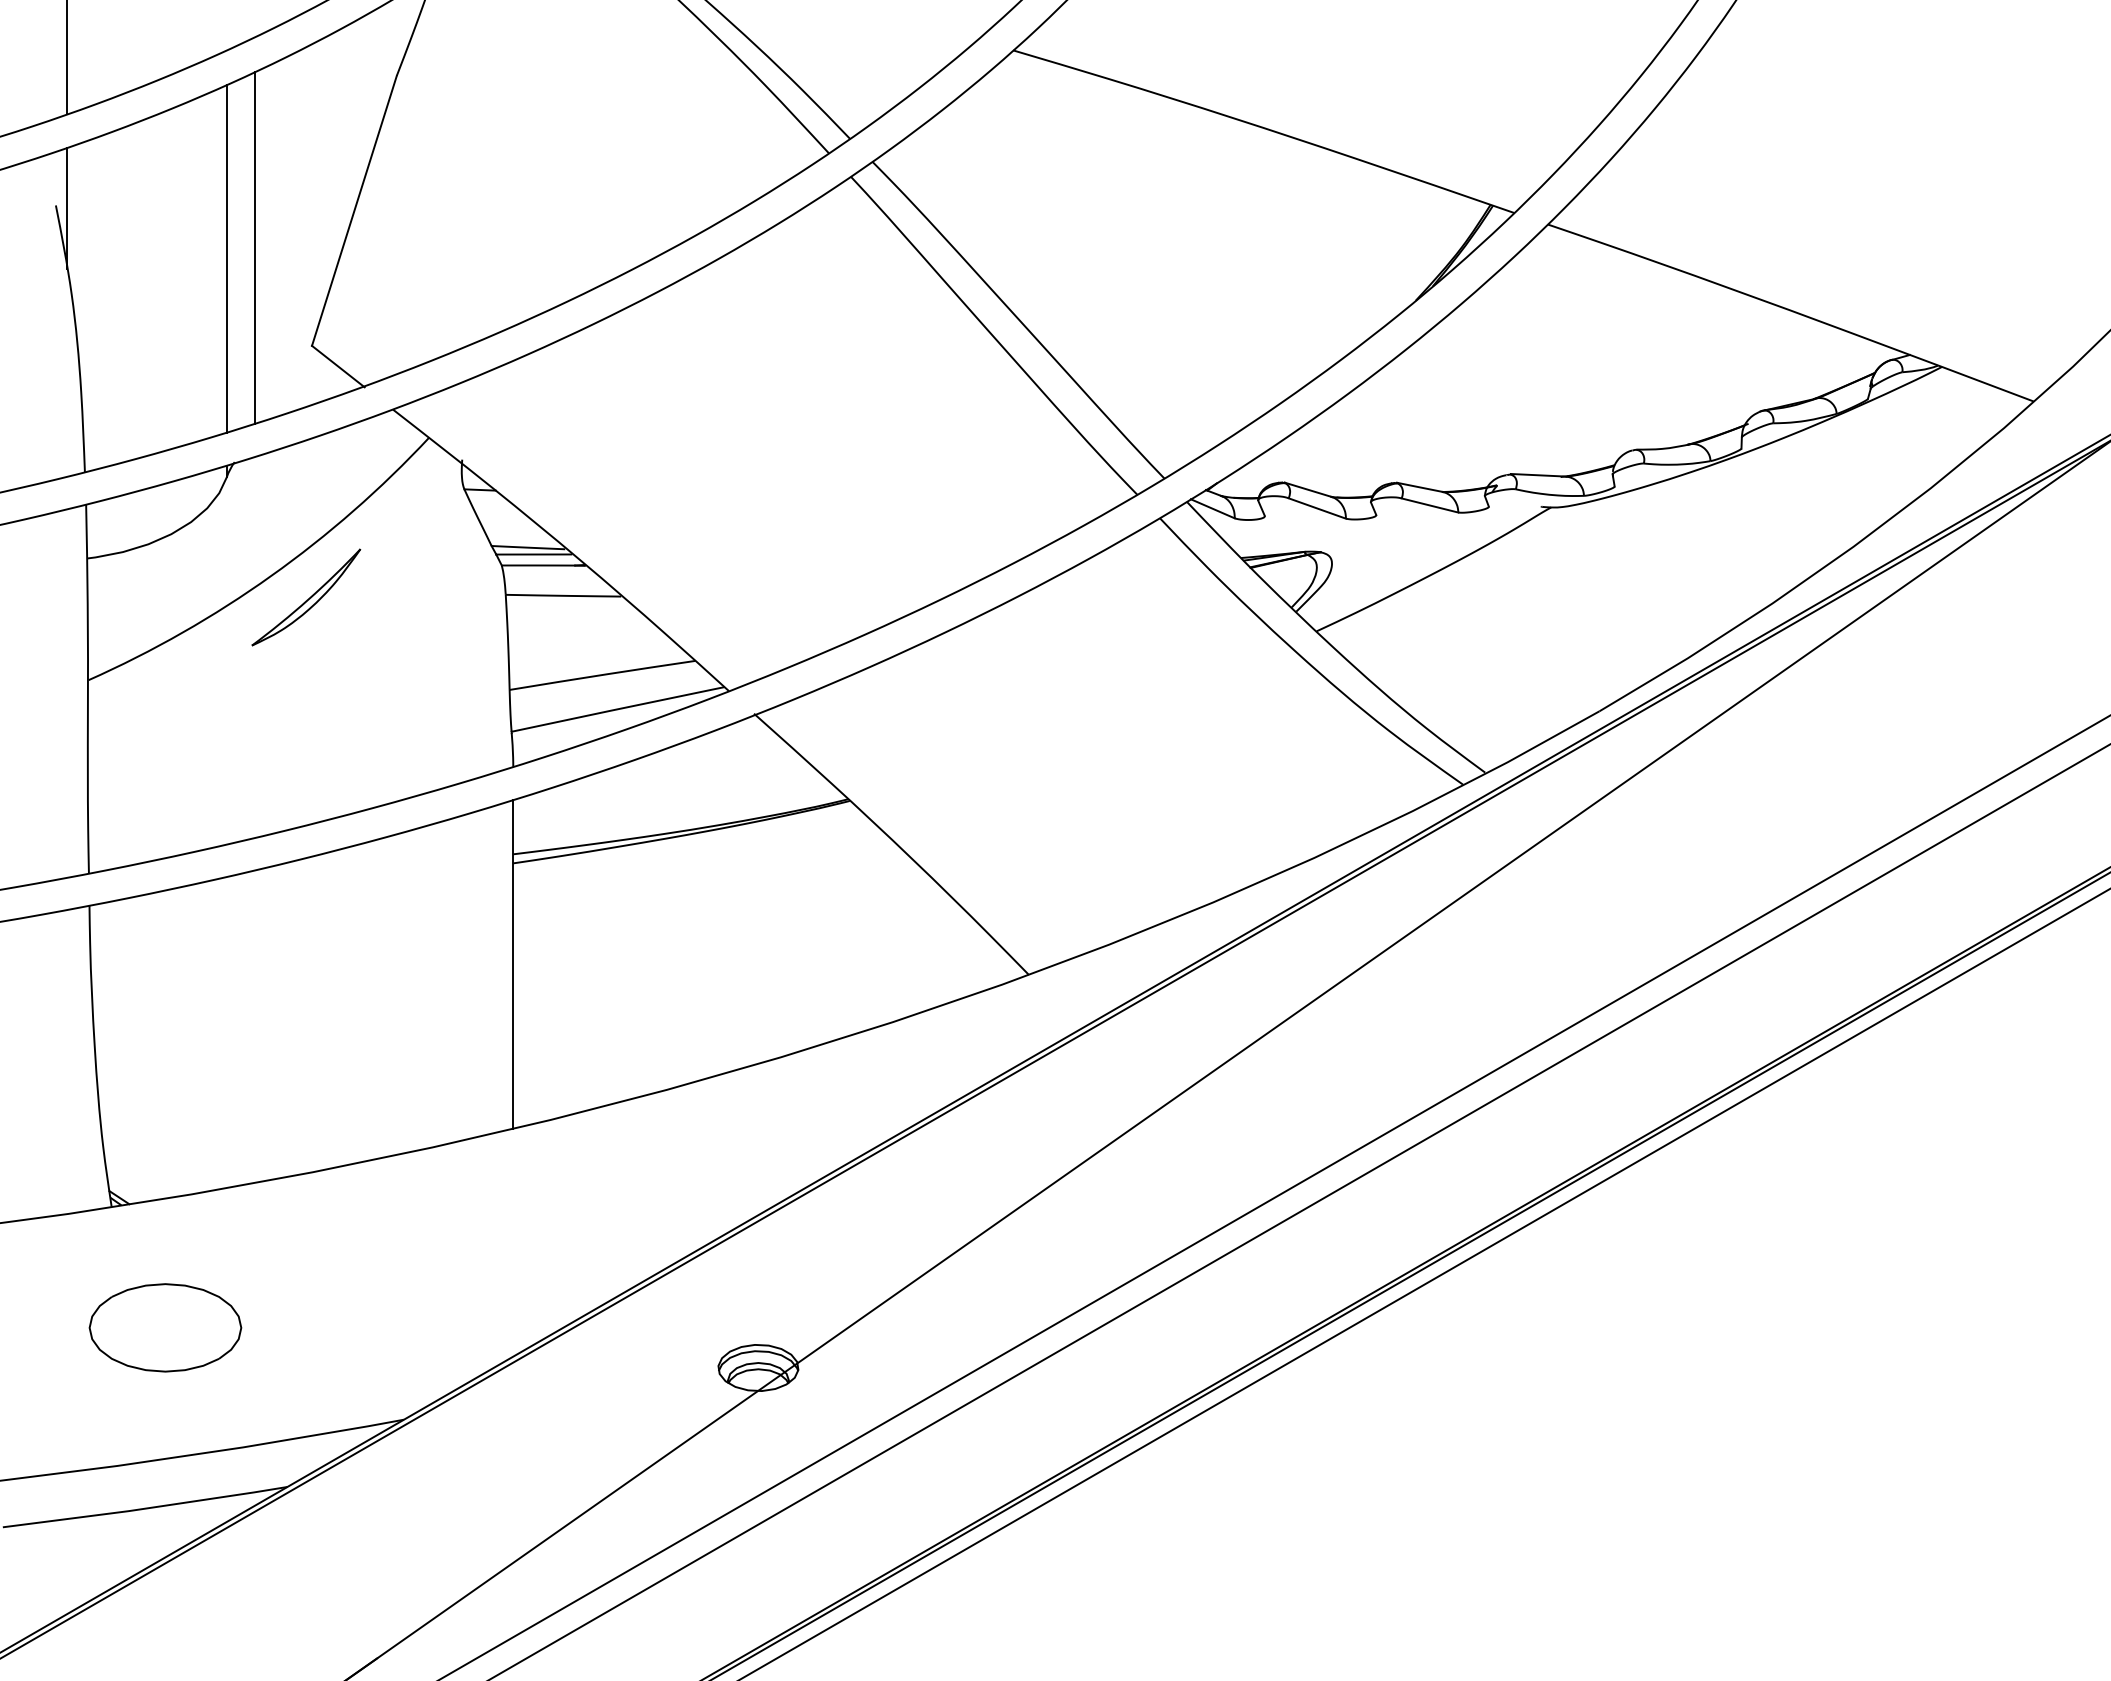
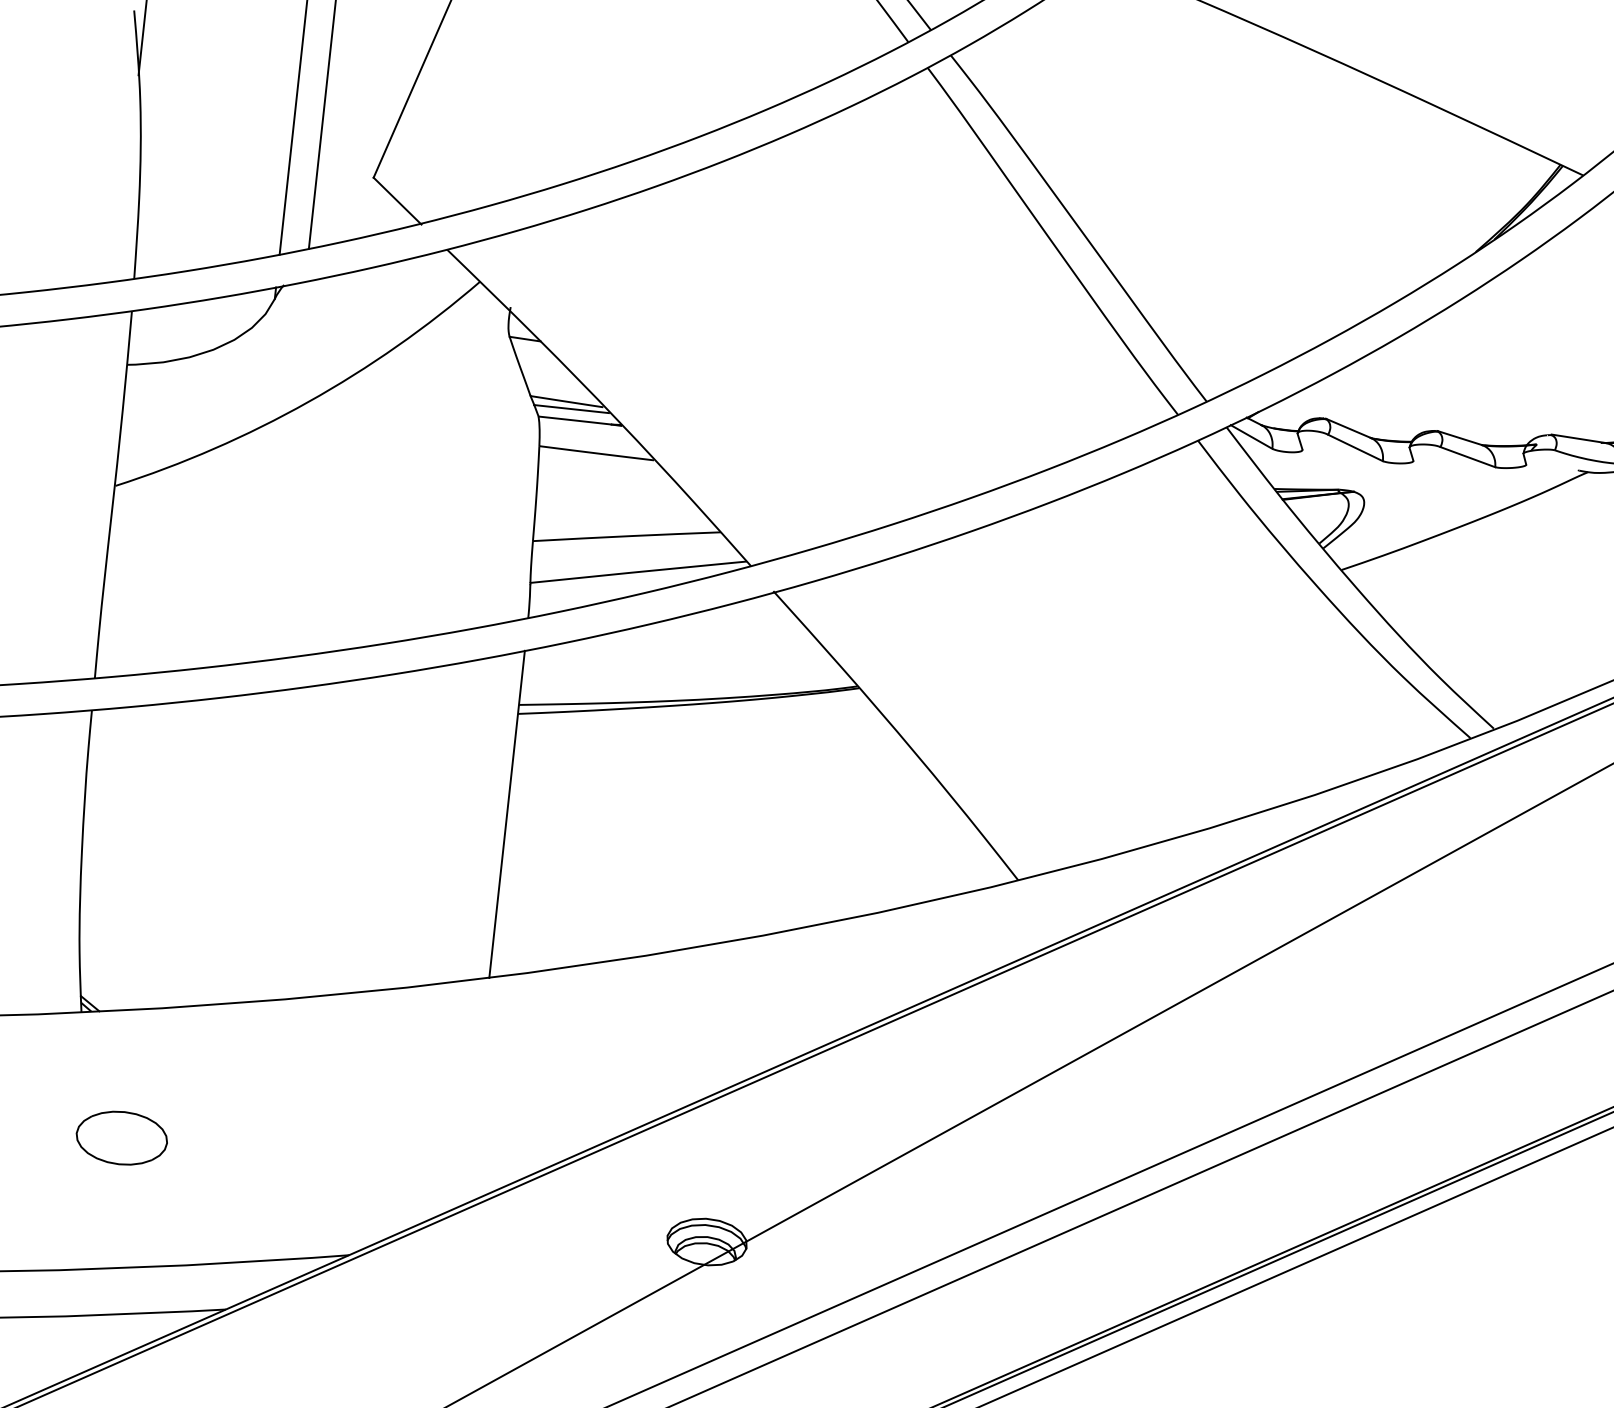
part: (306, 597) -> (340, 427), removed
part: (165, 1327) -> (121, 1137), size x0.6

